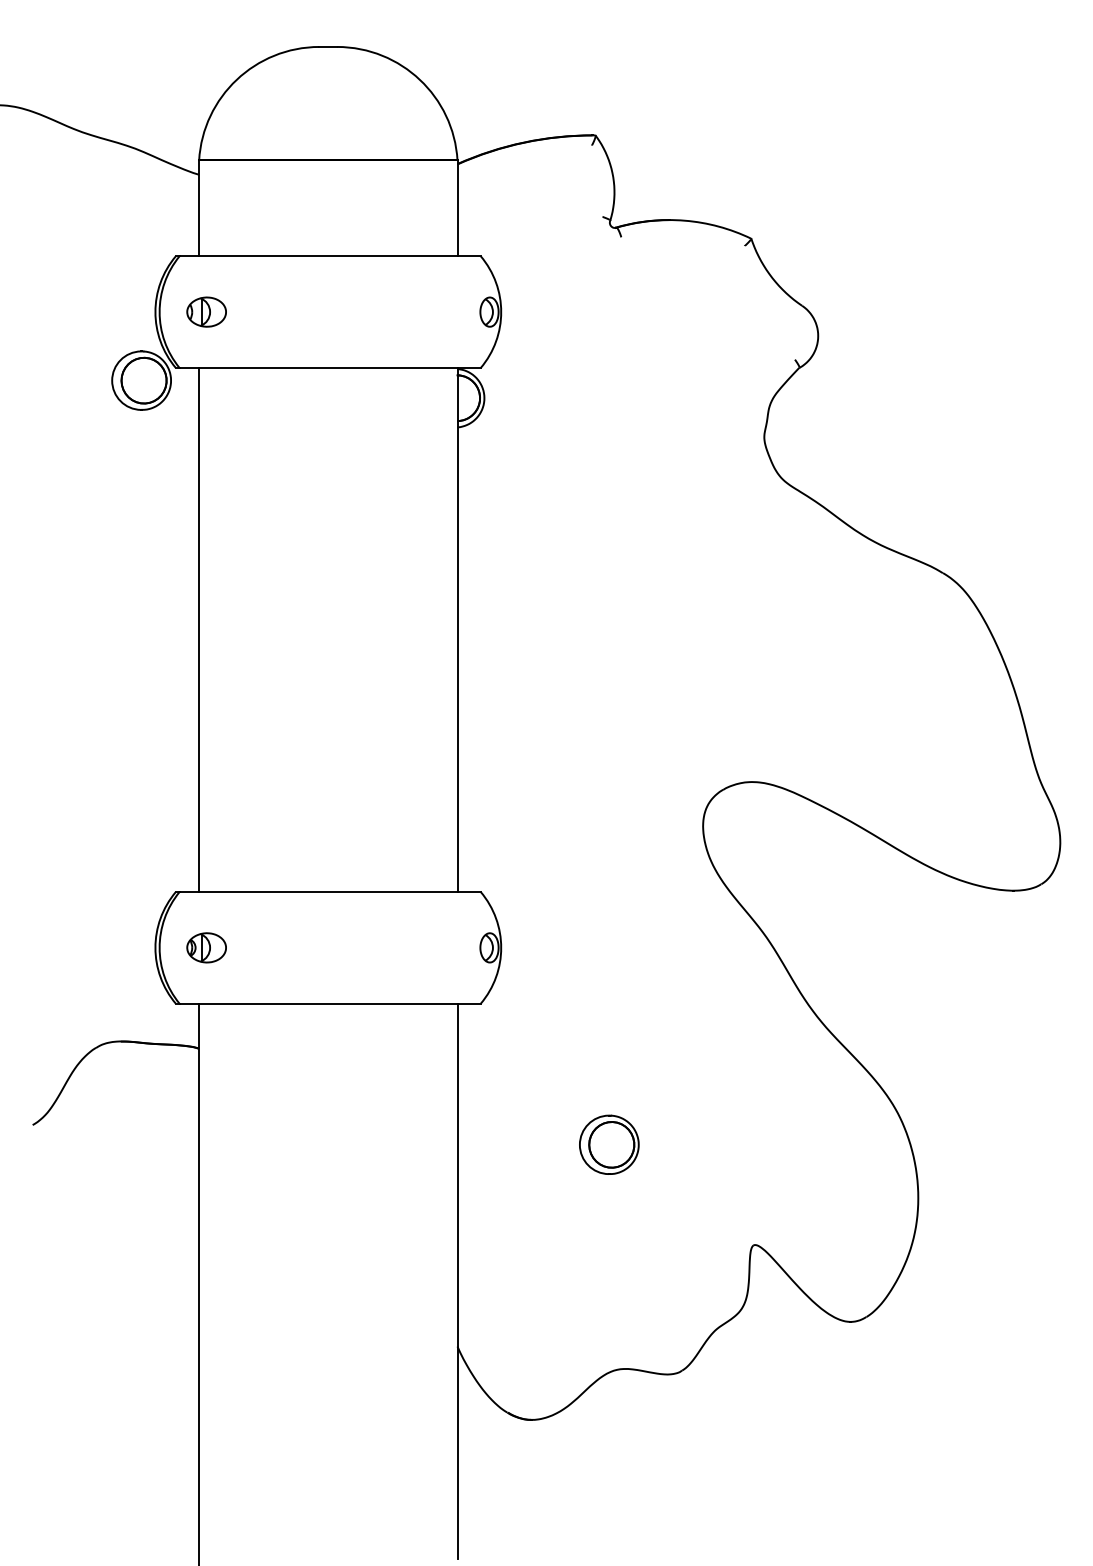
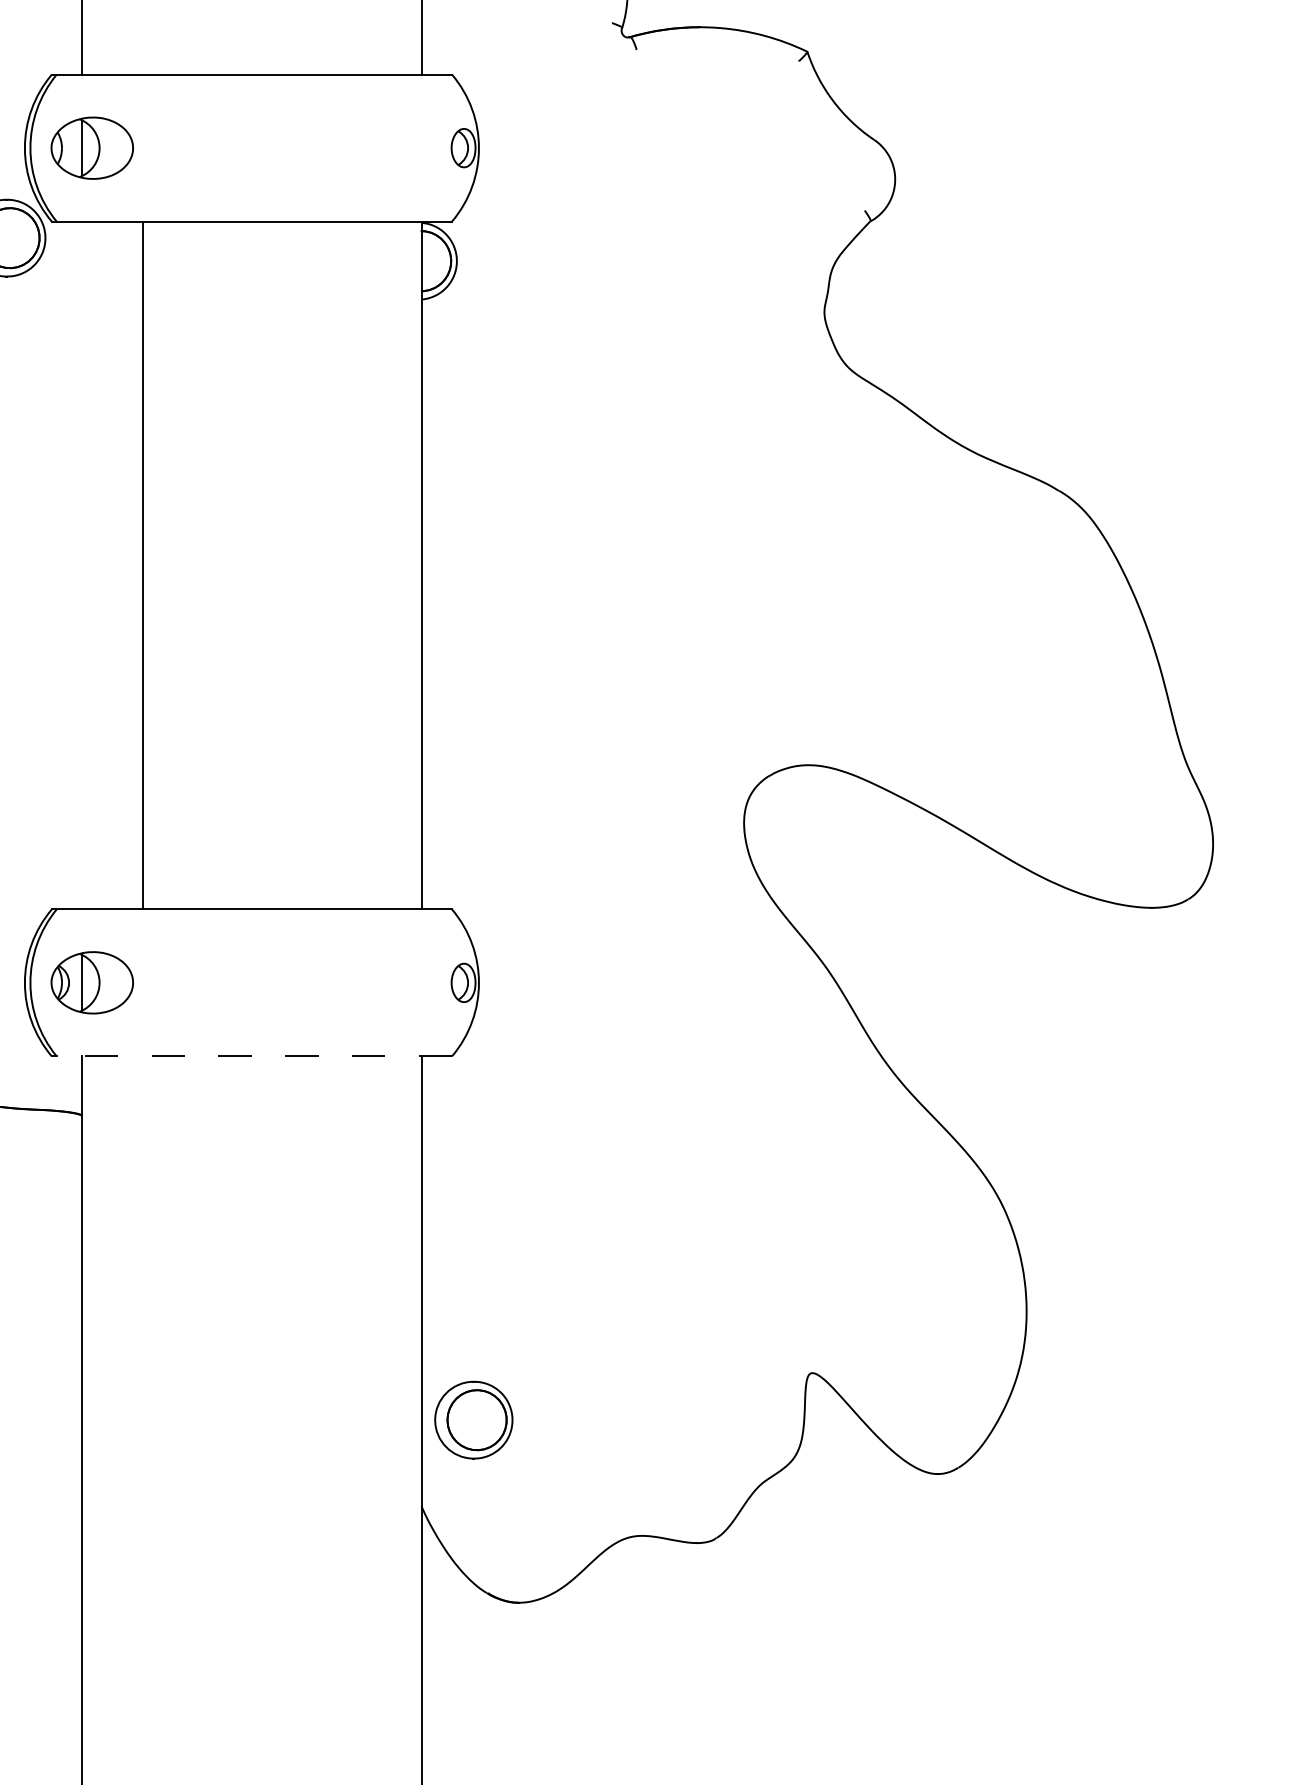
part: (206, 311) -> (91, 147), size x1.6
line: (199, 629) -> (143, 564), moved
part: (206, 947) -> (91, 982), size x1.6
line: (330, 1003) -> (254, 1055), solid -> dashed
part: (609, 1144) -> (474, 1419), moved

